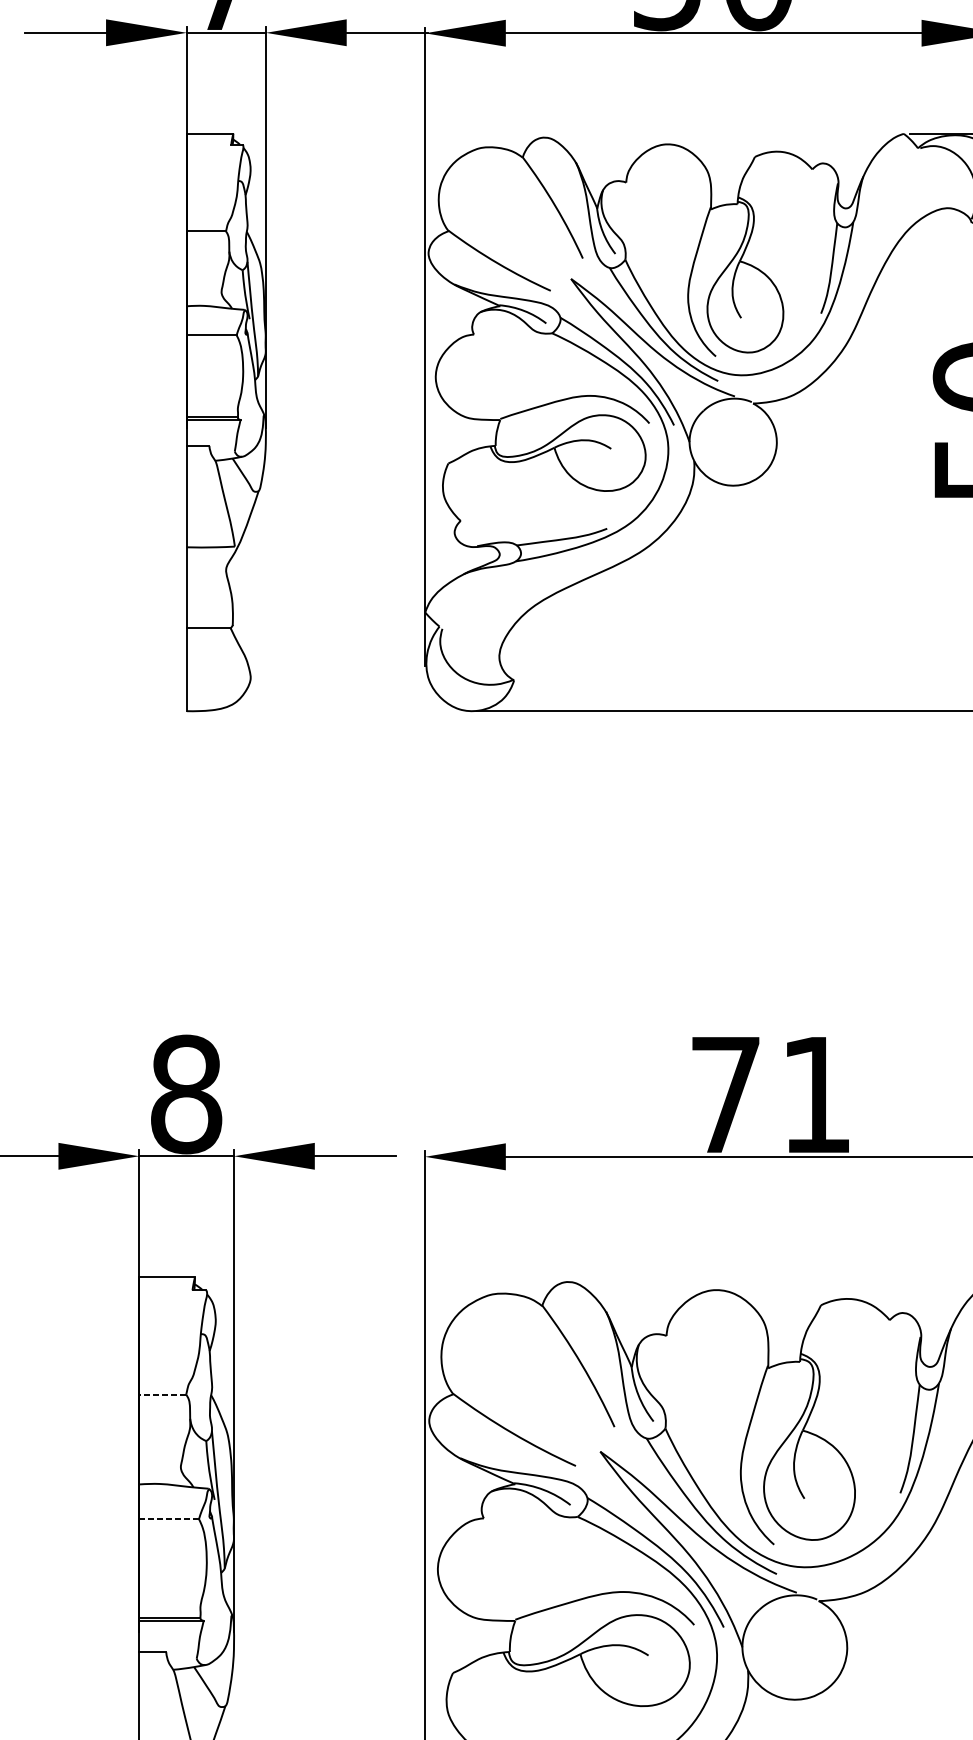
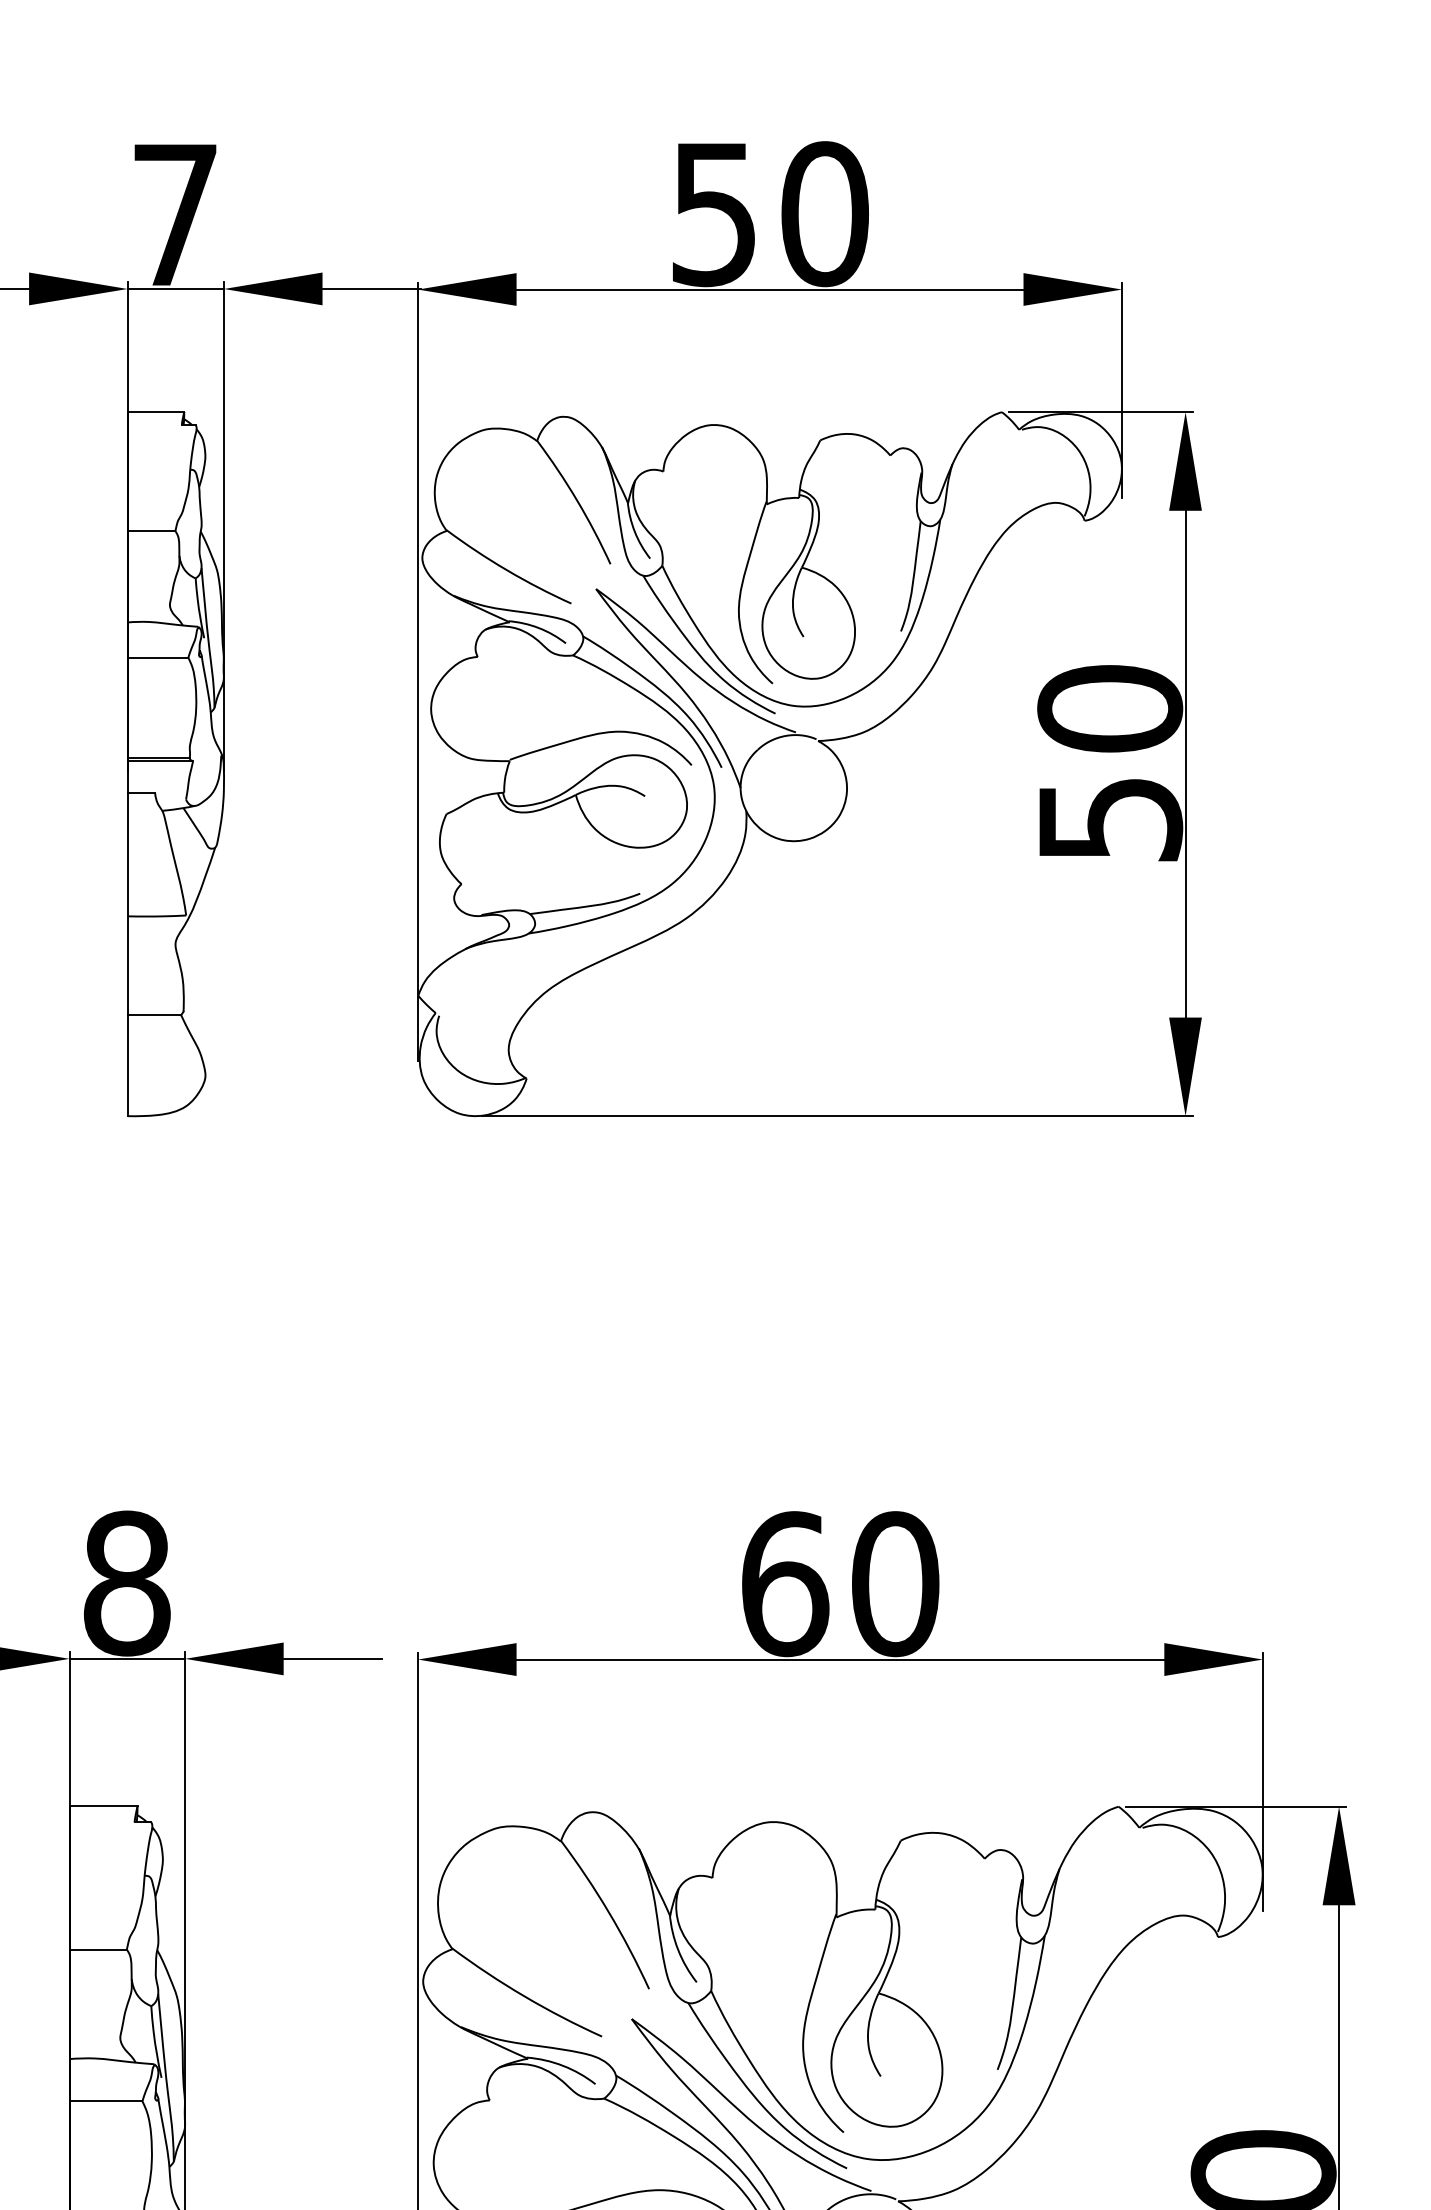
text: (771, 1095) -> (840, 1584), 71 -> 60
line: (162, 1394) -> (98, 1949), dashed -> solid
line: (168, 1519) -> (105, 2101), dashed -> solid

